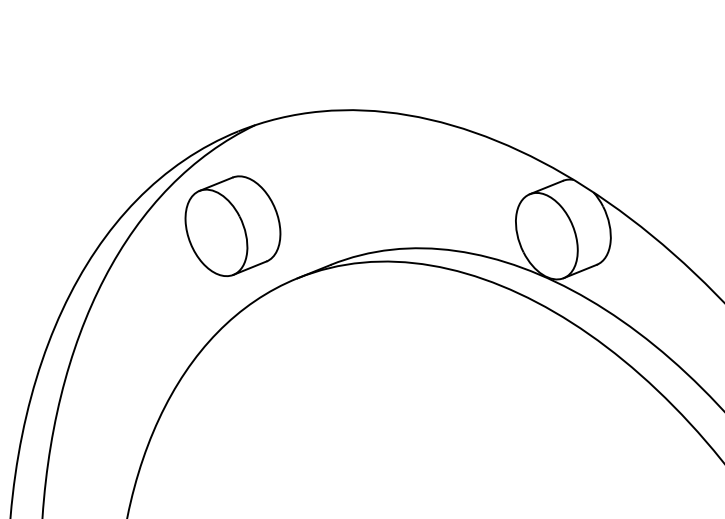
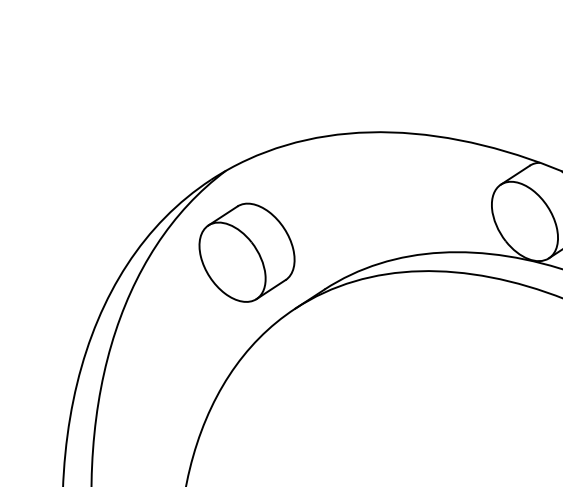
part: (232, 225) -> (246, 252), moved

